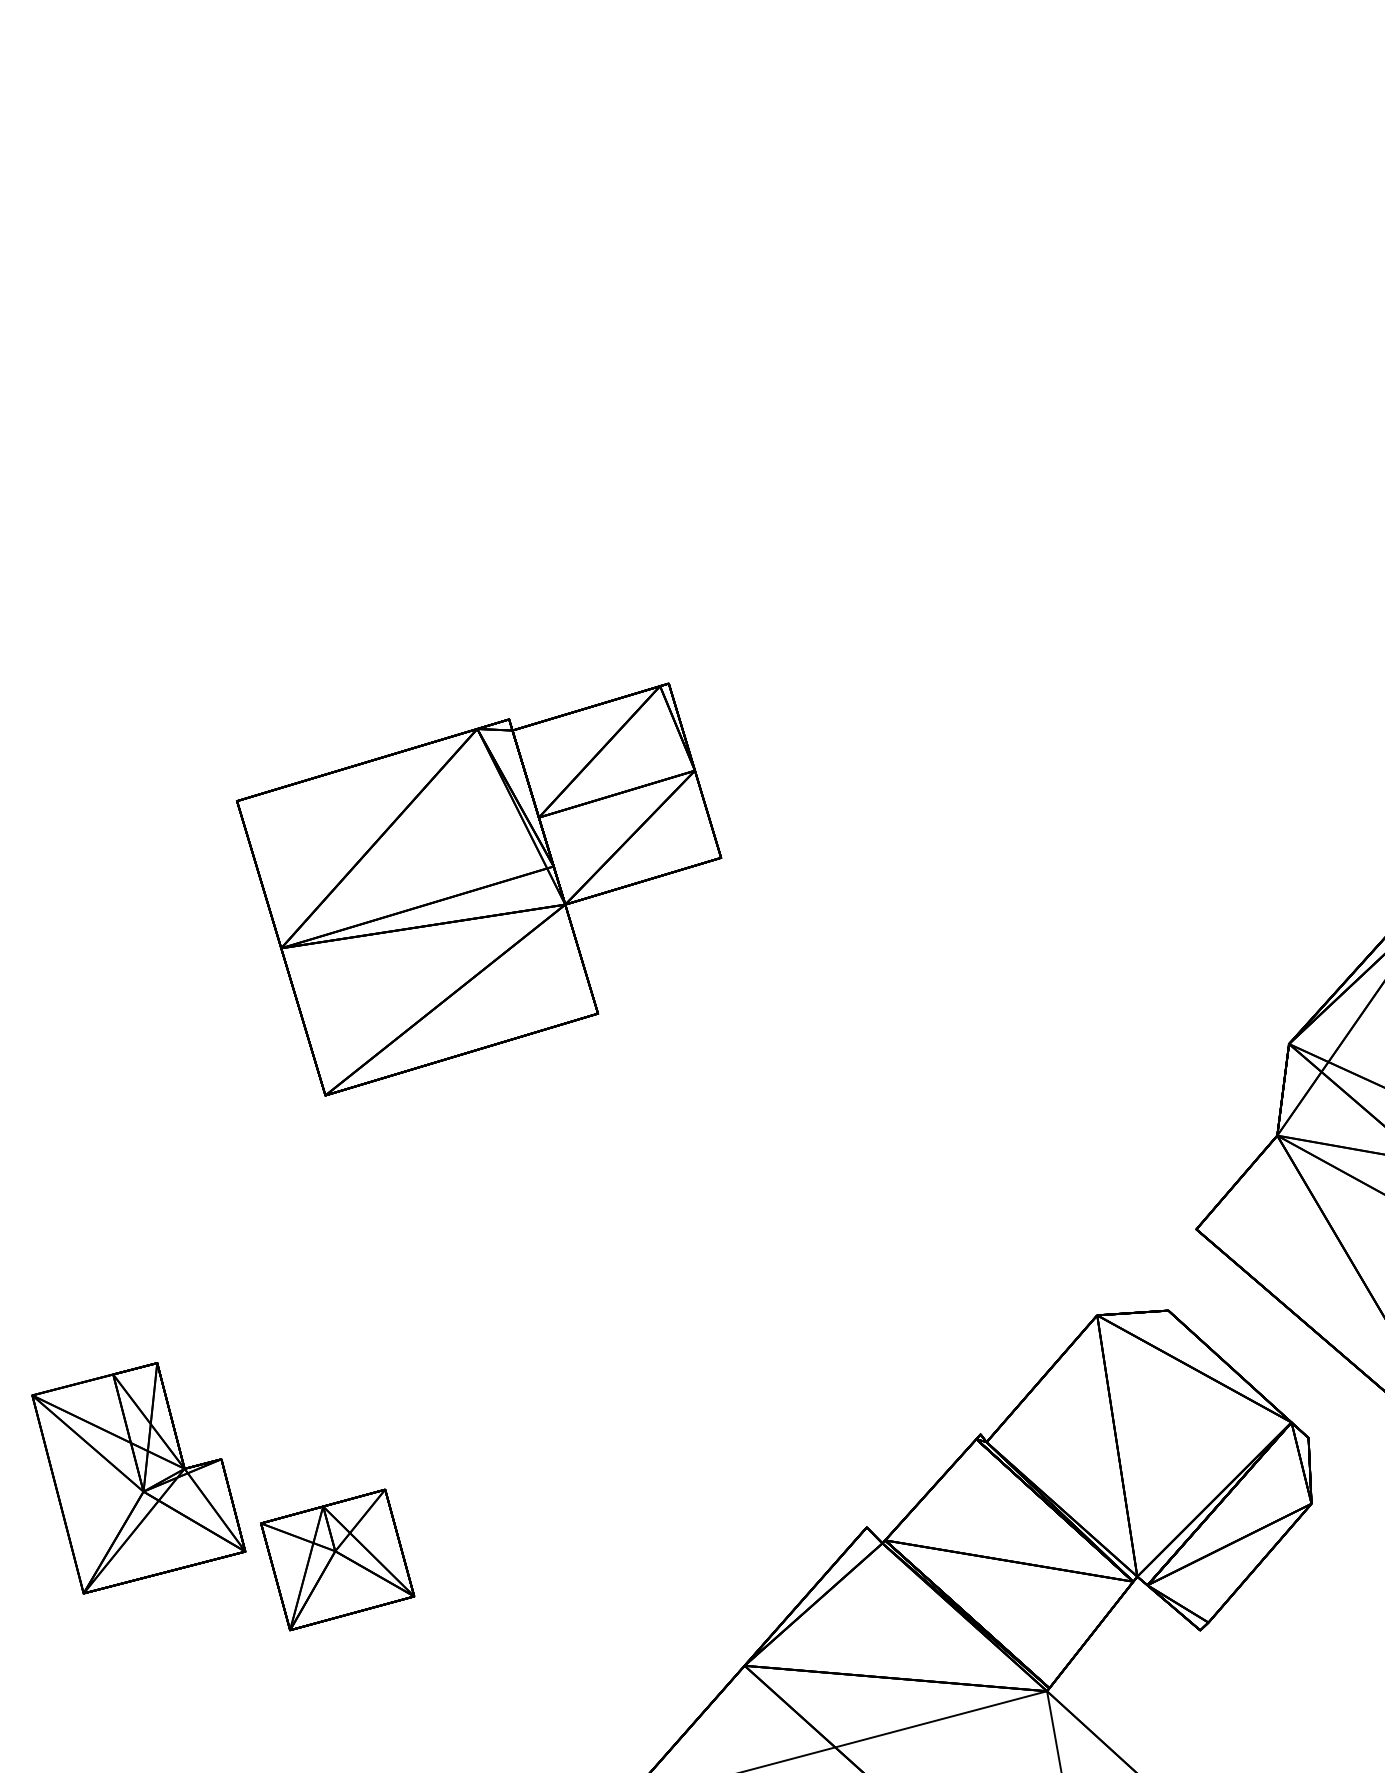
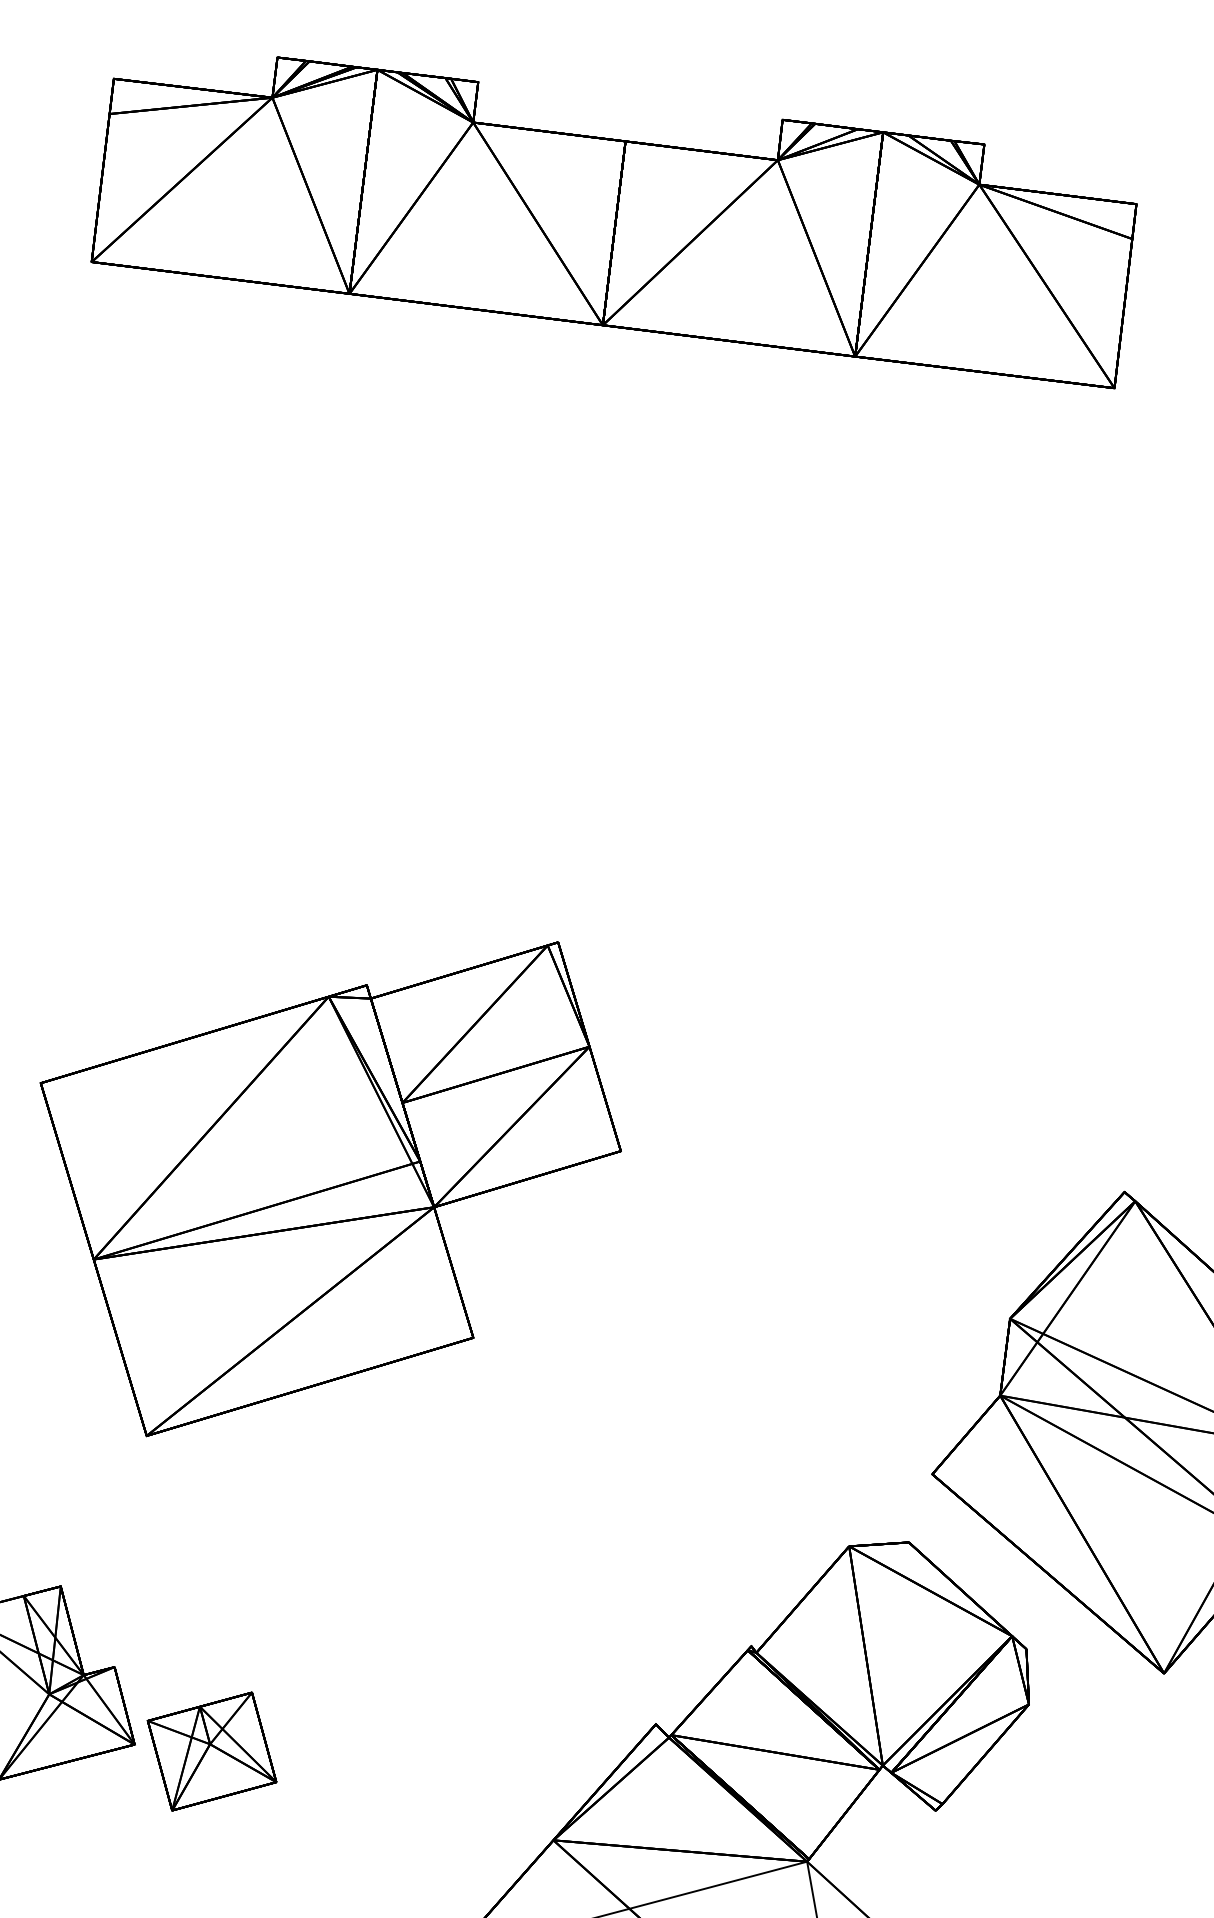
part: (478, 889) -> (330, 1189), size x1.43

